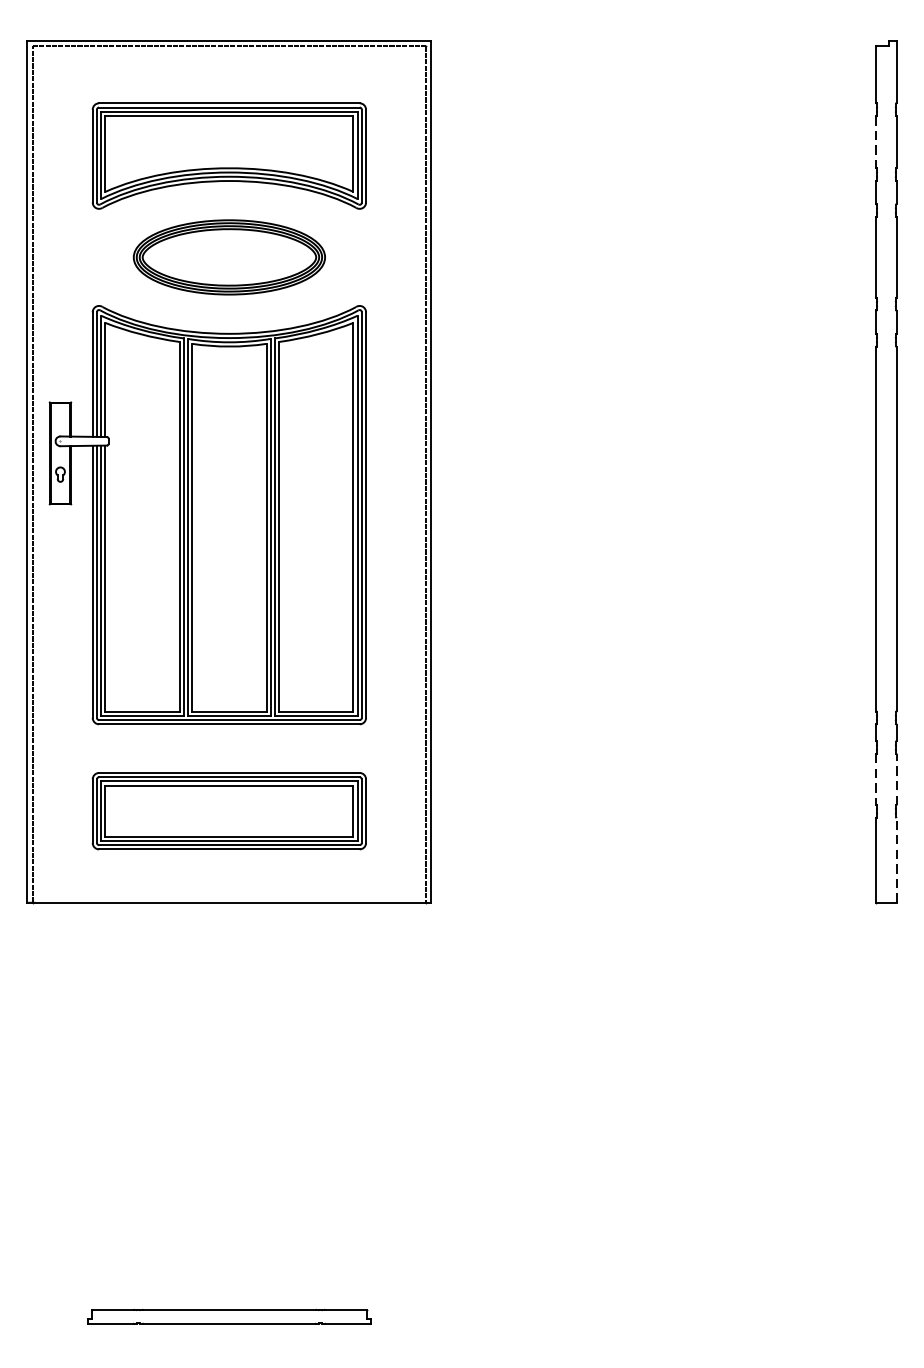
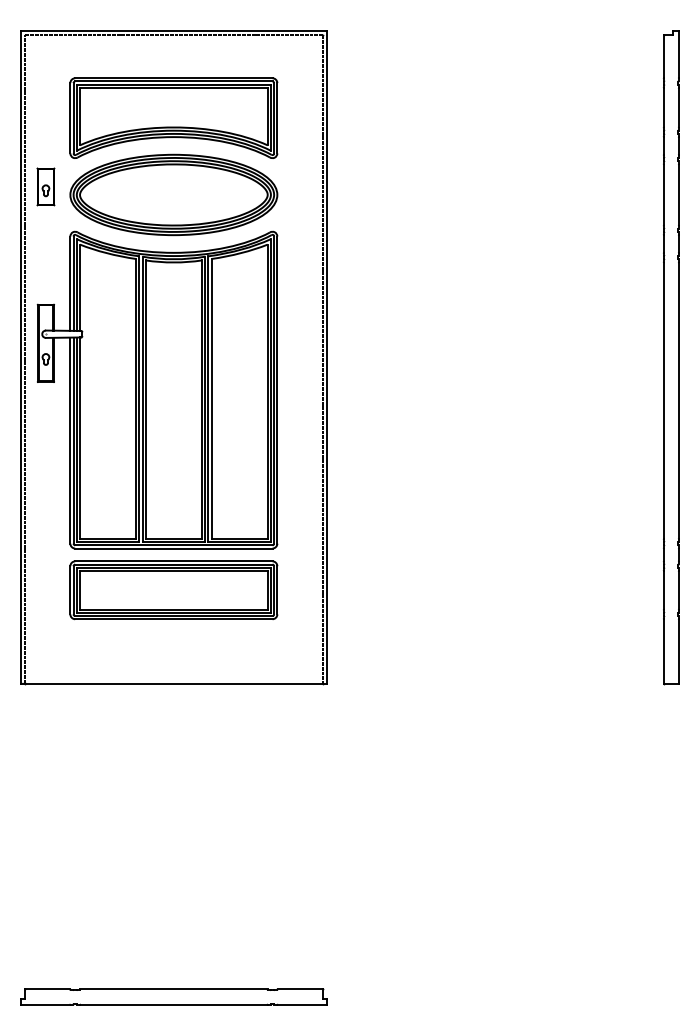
line: (876, 141) -> (663, 107), dashed -> solid
part: (59, 246) -> (45, 186), added
part: (228, 256) -> (173, 194), size x1.43
line: (897, 778) -> (679, 589), dashed -> solid
line: (876, 779) -> (663, 590), dashed -> solid
part: (228, 811) -> (173, 590), moved
line: (897, 858) -> (679, 650), dashed -> solid
part: (228, 1315) -> (173, 996), size x1.43

